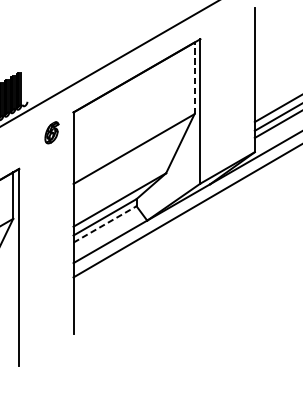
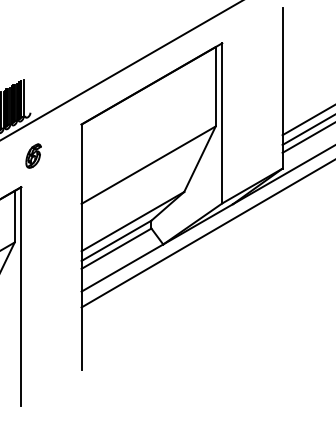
line: (194, 78) -> (215, 86), dashed -> solid
part: (51, 132) -> (33, 155), moved
line: (105, 224) -> (116, 248), dashed -> solid

